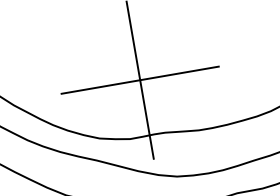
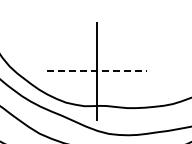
line: (139, 80) -> (96, 71), solid -> dashed

